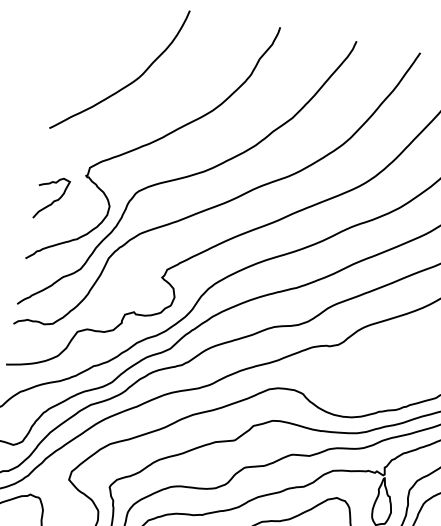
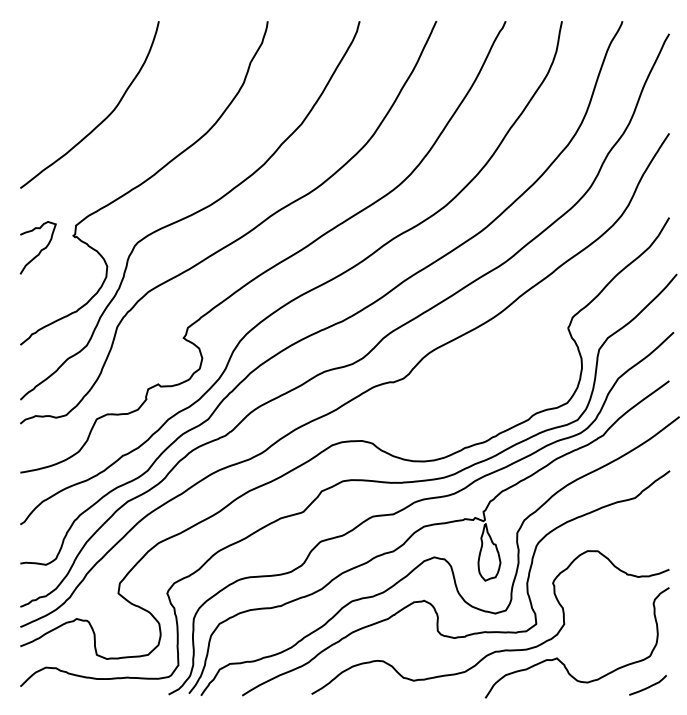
curve: (53, 201) -> (40, 250), moved

